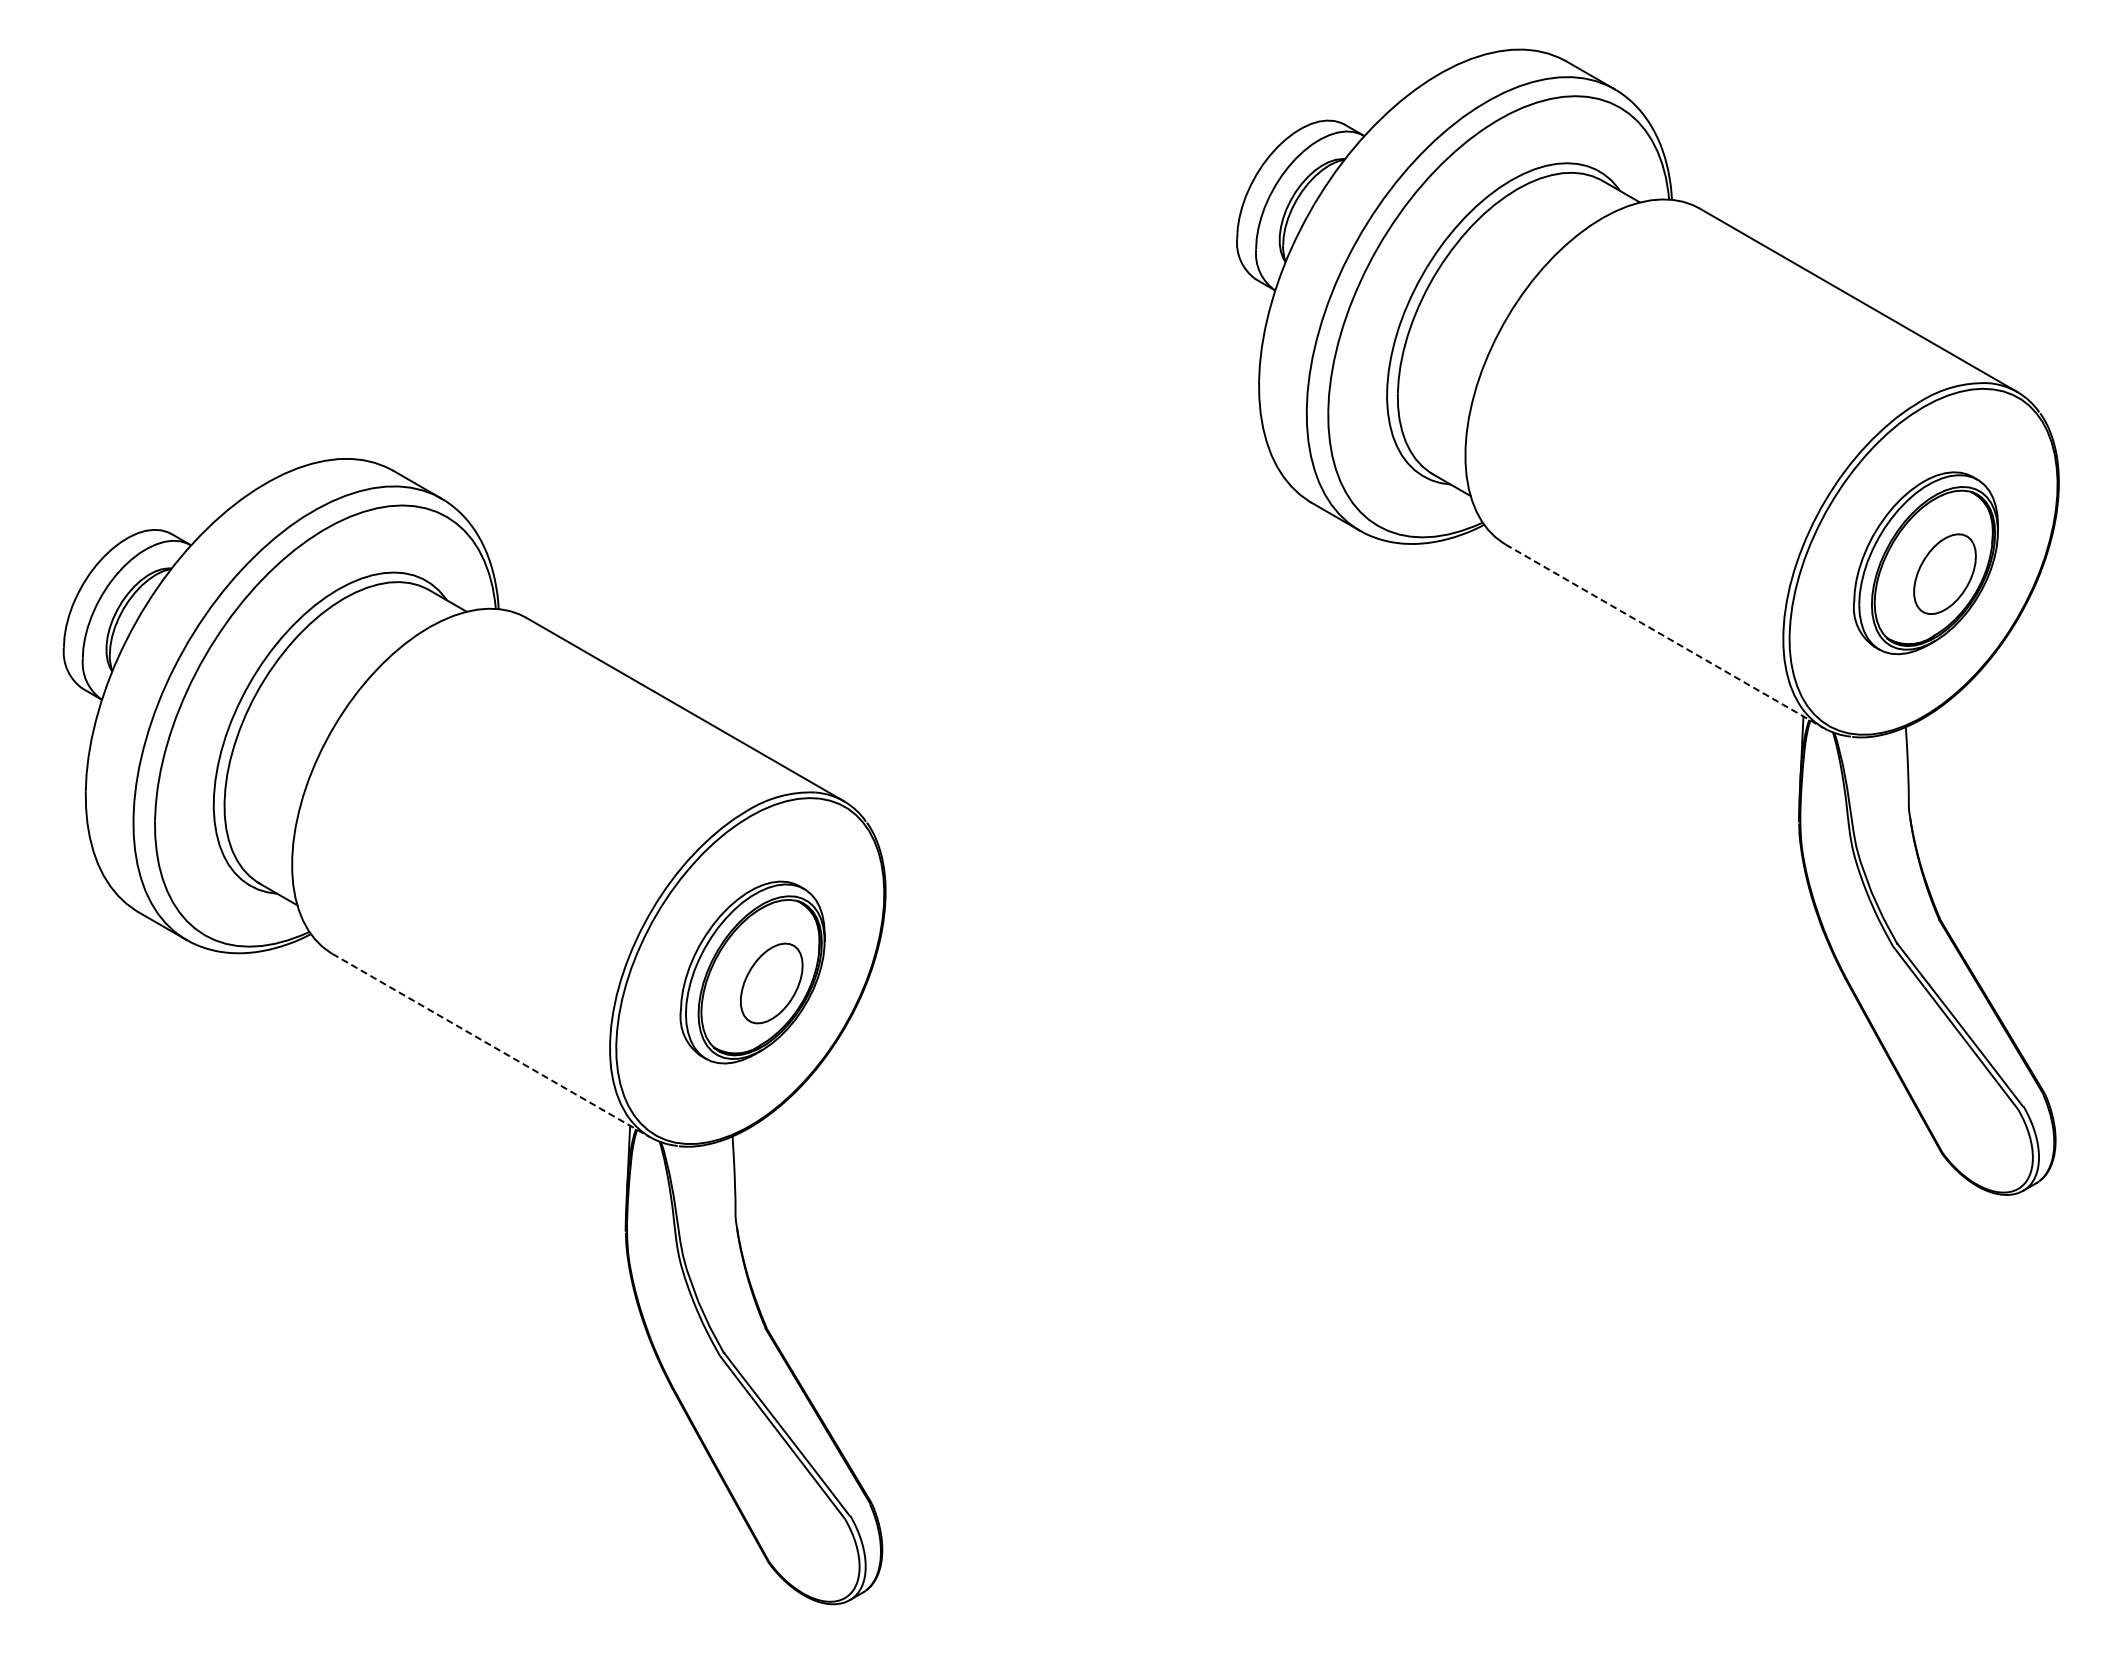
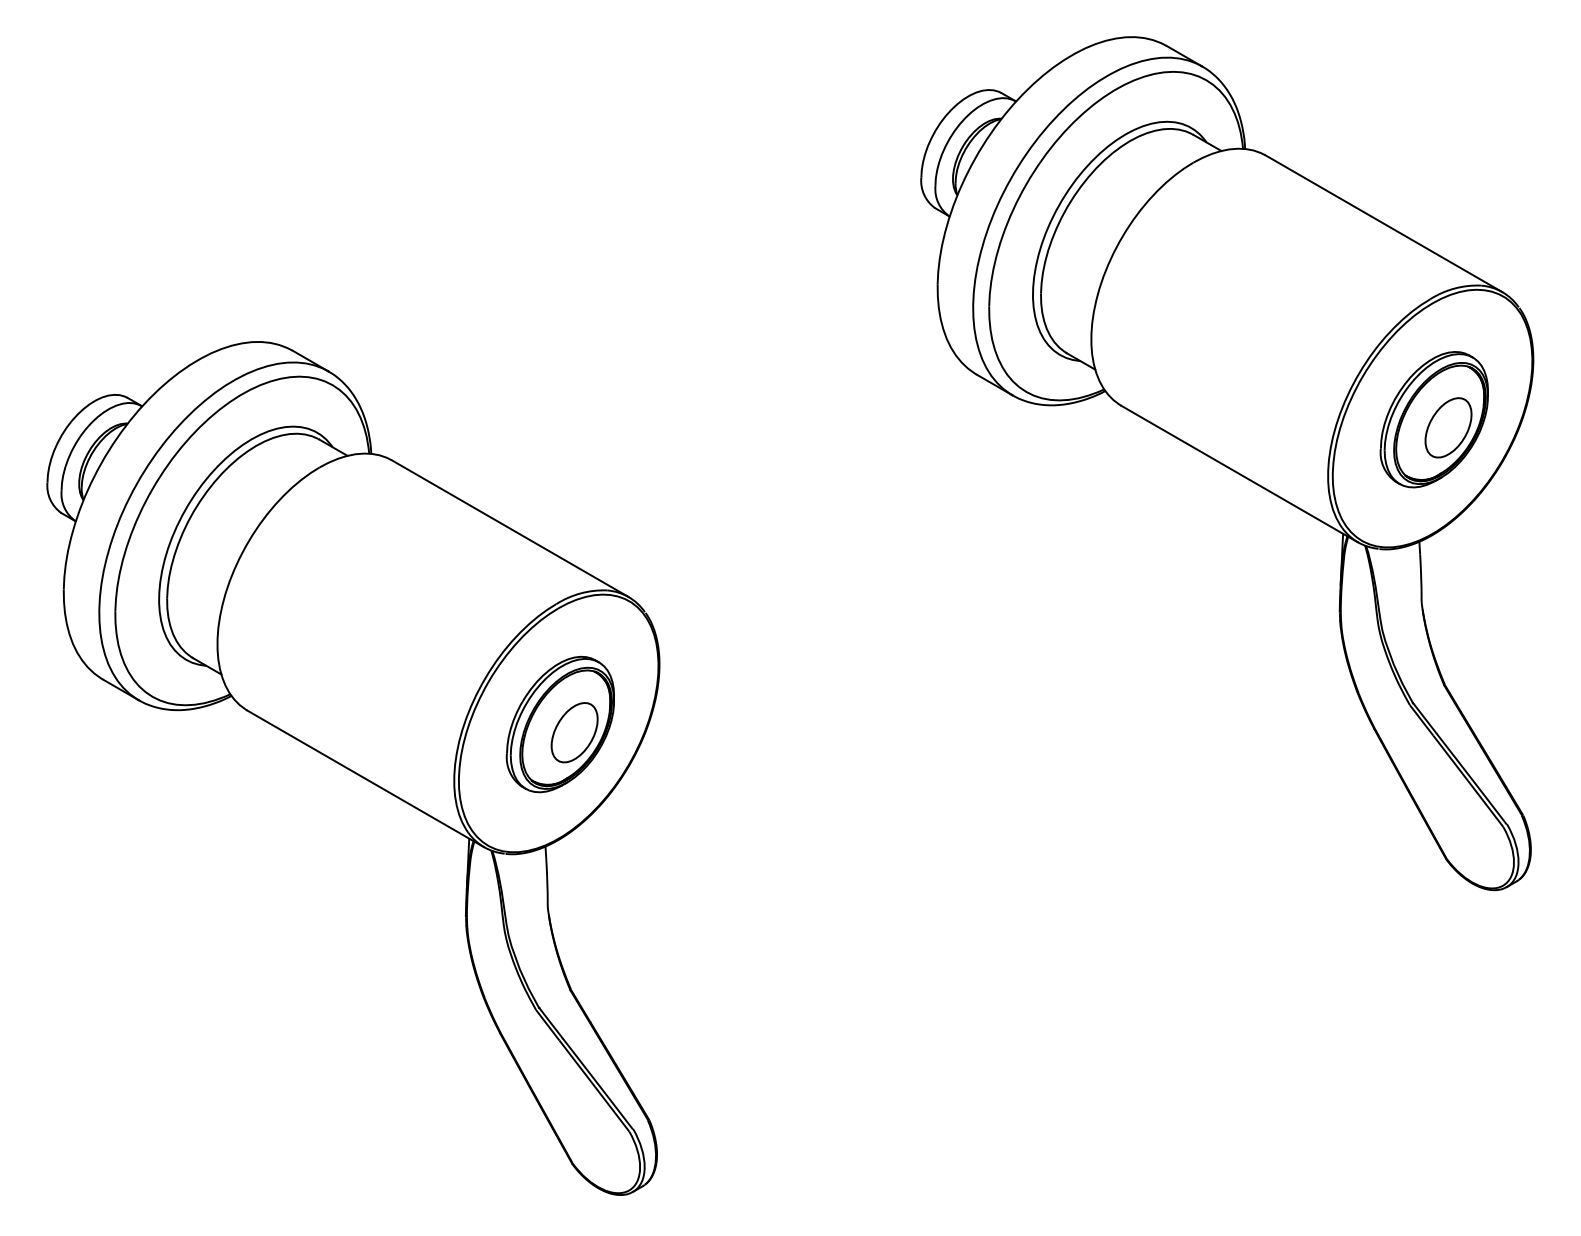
line: (1664, 636) -> (1239, 474), dashed -> solid
line: (491, 1045) -> (365, 778), dashed -> solid

